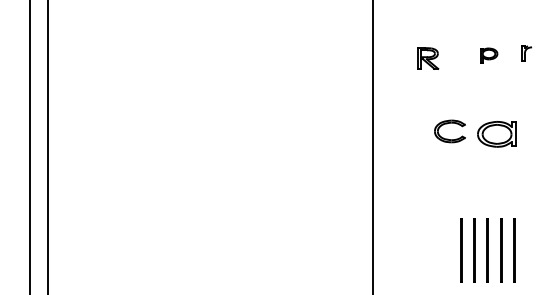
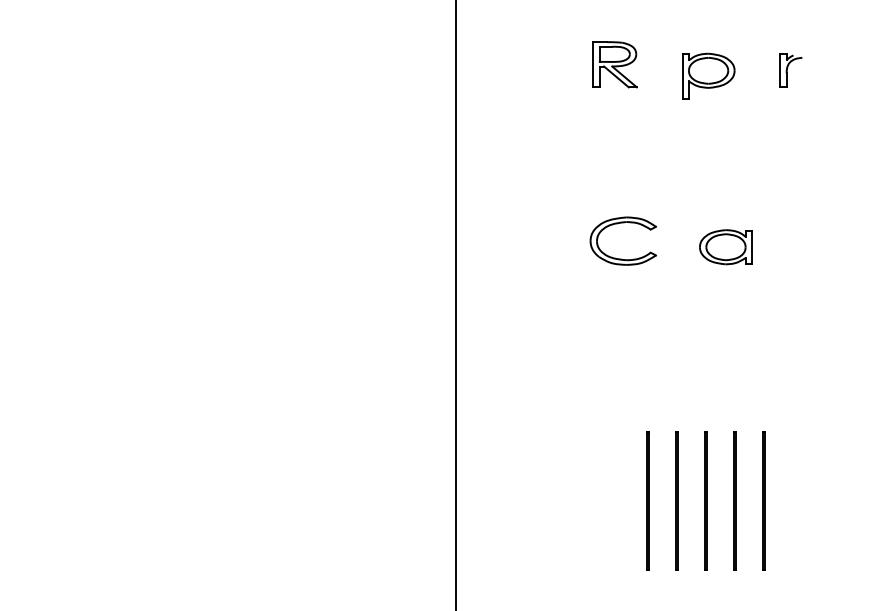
part: (488, 55) -> (707, 75), size x1.43
part: (428, 58) -> (615, 64), moved
part: (496, 133) -> (724, 245), size x0.62

